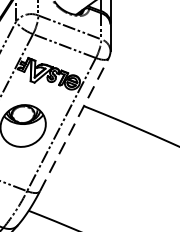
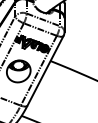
line: (74, 124) -> (45, 70), dashed -> solid

